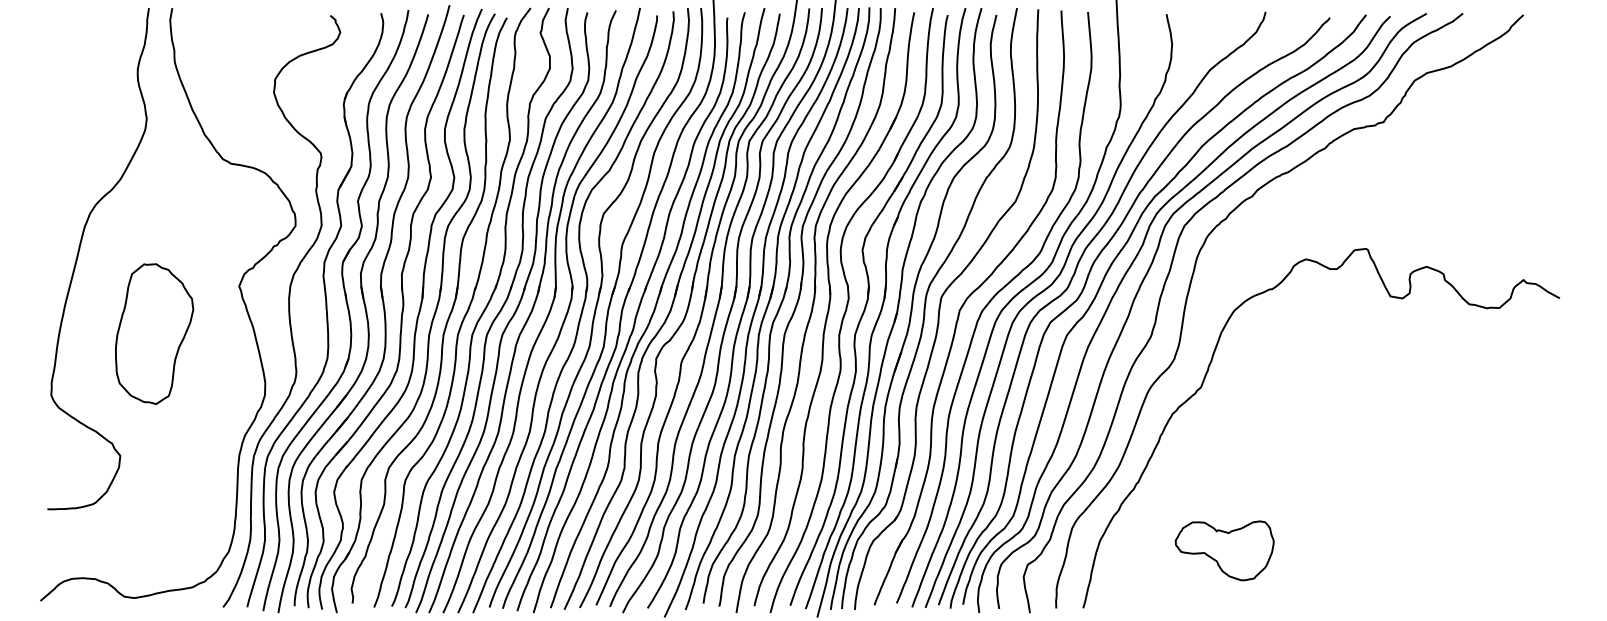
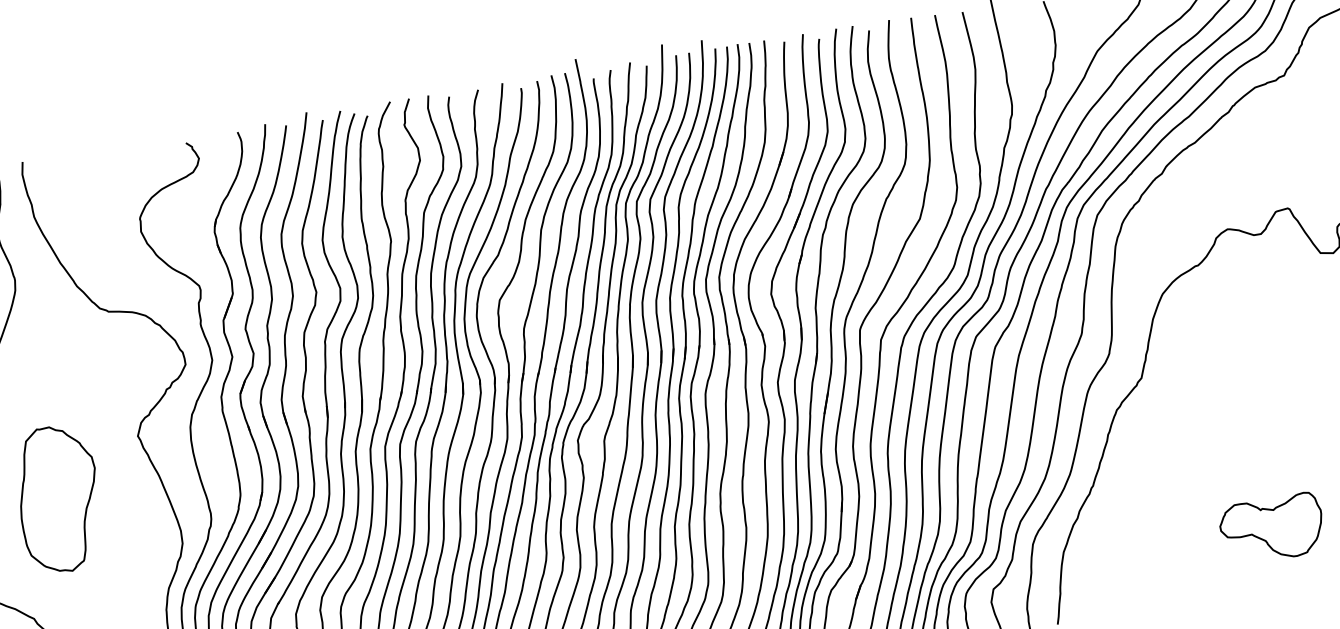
part: (1224, 550) -> (1271, 528), moved

